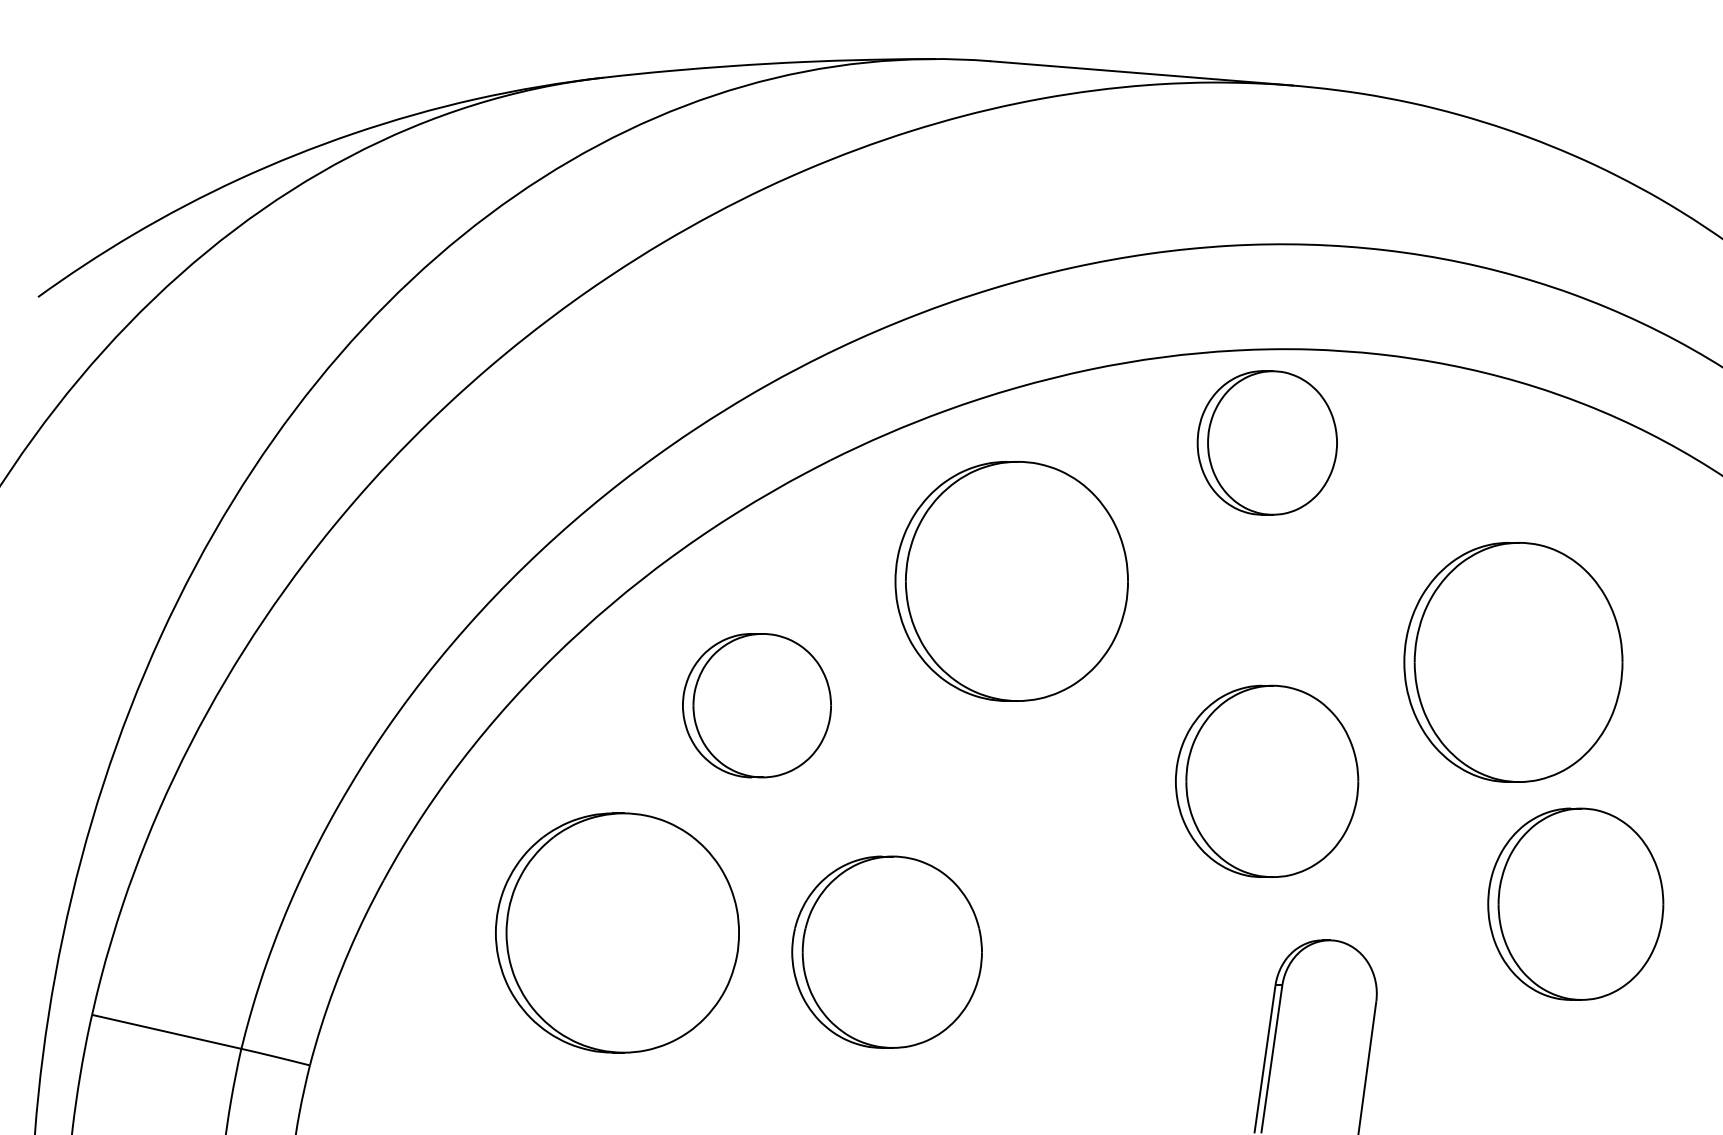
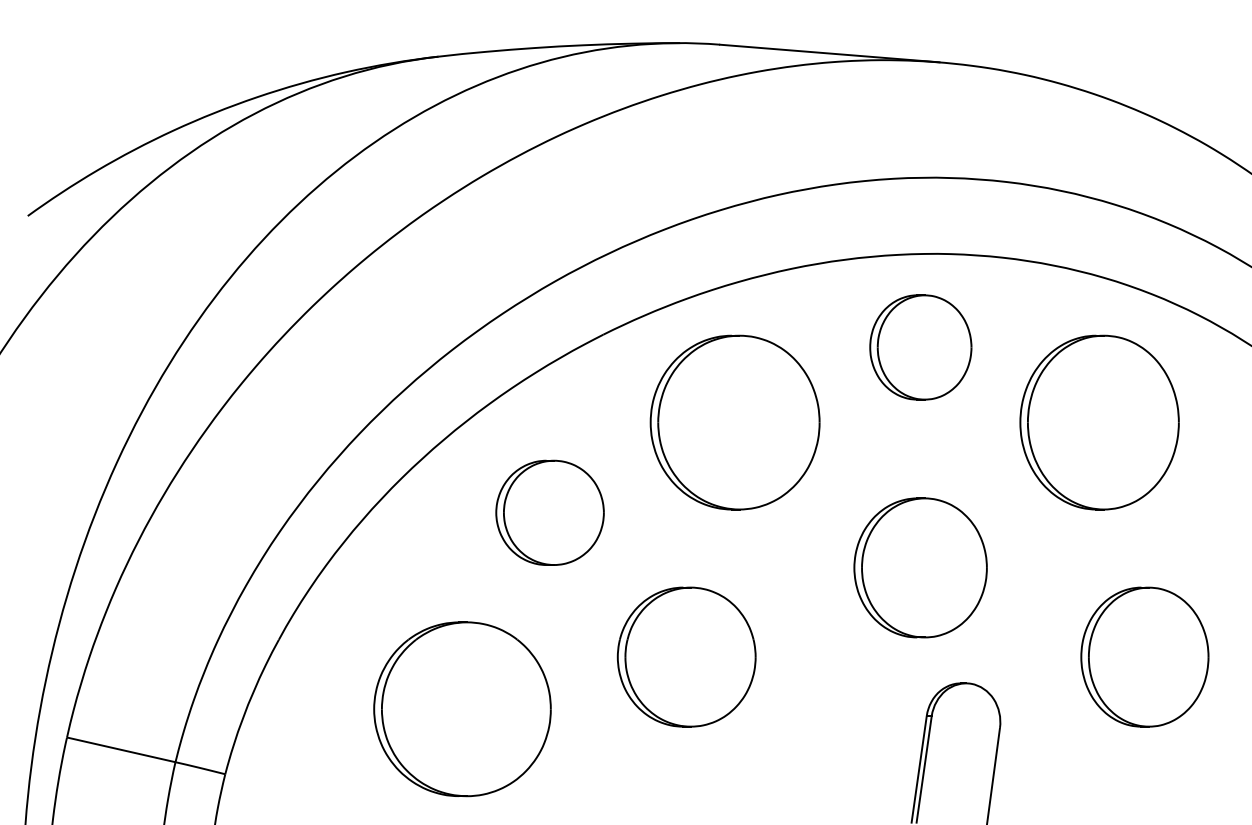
part: (1266, 442) -> (920, 347), moved
part: (1513, 662) -> (1099, 422), moved
part: (617, 932) -> (462, 708), moved
part: (886, 951) -> (686, 656), moved

